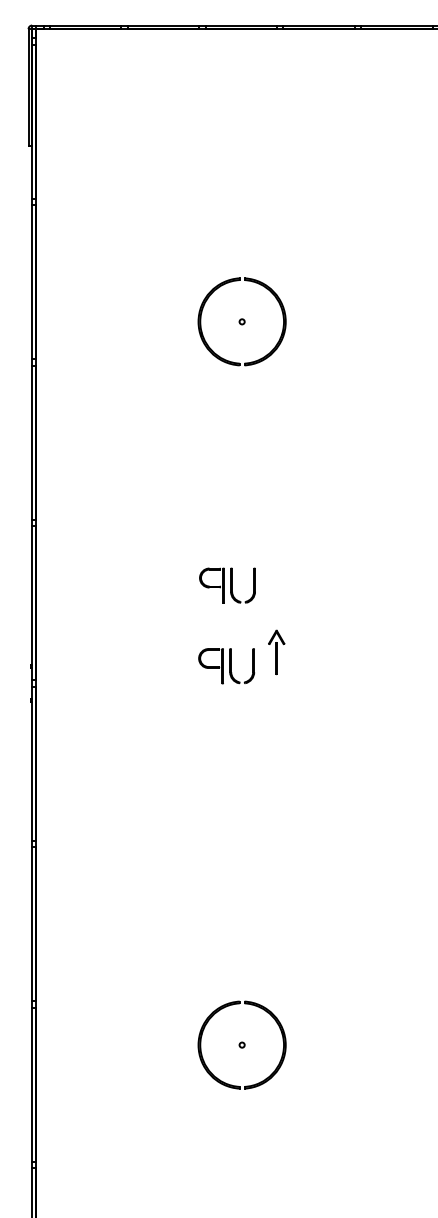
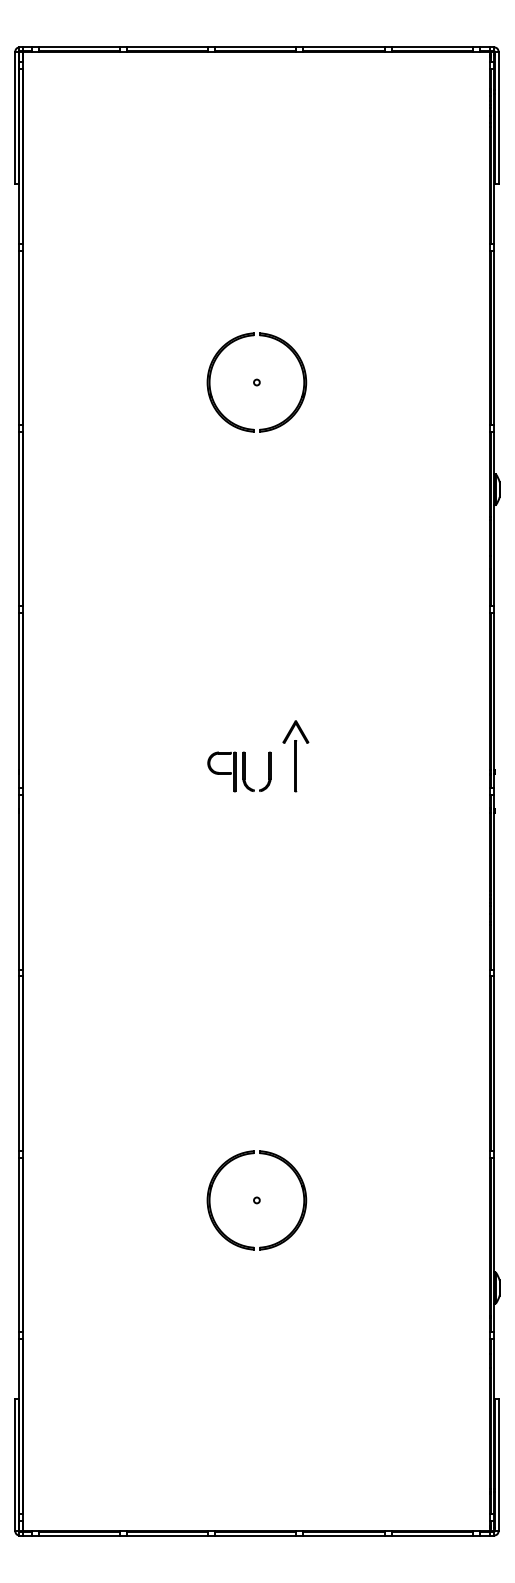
part: (227, 585) -> (240, 680), removed
part: (276, 652) -> (295, 756), size x1.43

